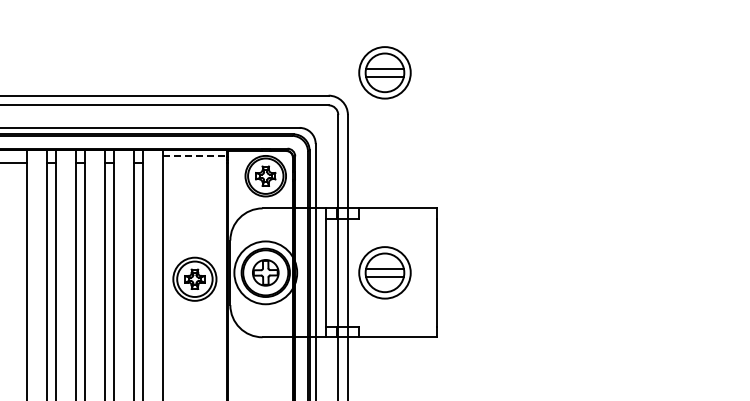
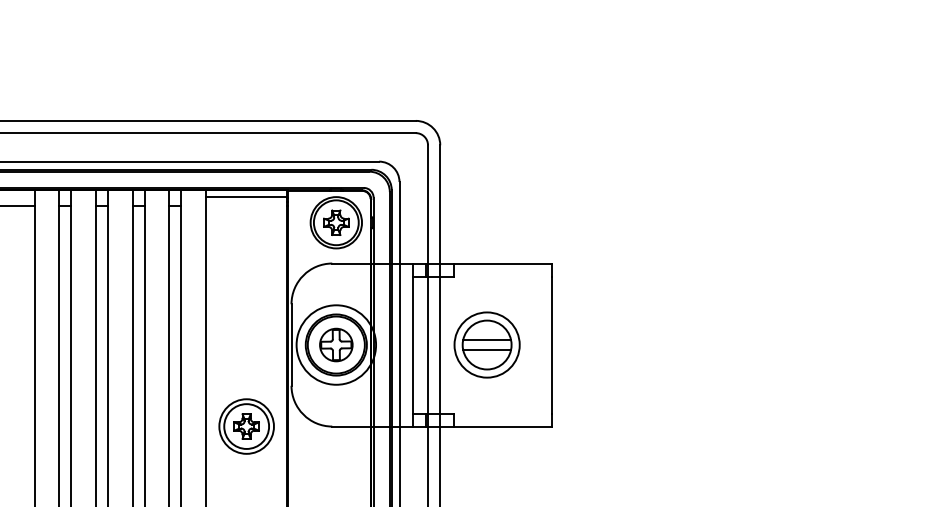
part: (384, 72) -> (486, 91), removed
line: (195, 155) -> (247, 196), dashed -> solid
part: (194, 278) -> (246, 425), moved

